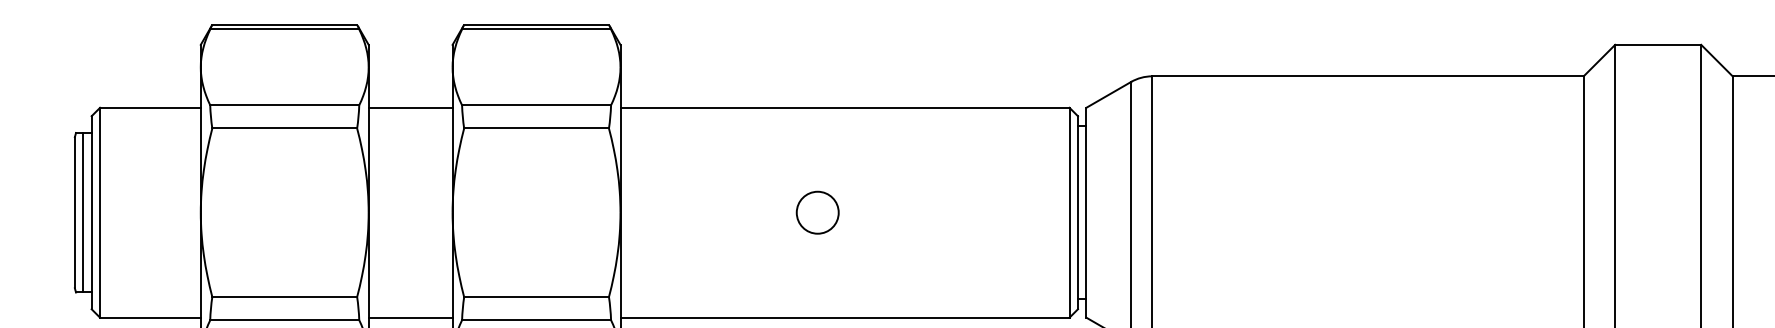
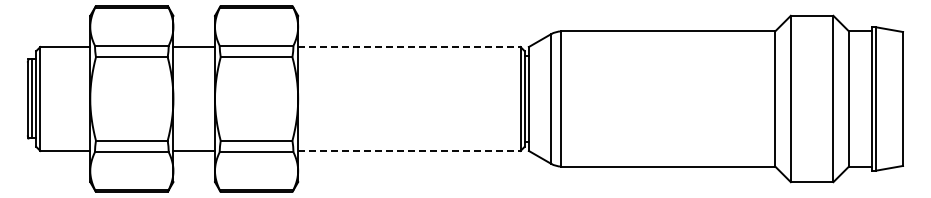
line: (845, 108) -> (409, 47), solid -> dashed
circle: (817, 211) -> (395, 98), removed
line: (845, 316) -> (409, 150), solid -> dashed

